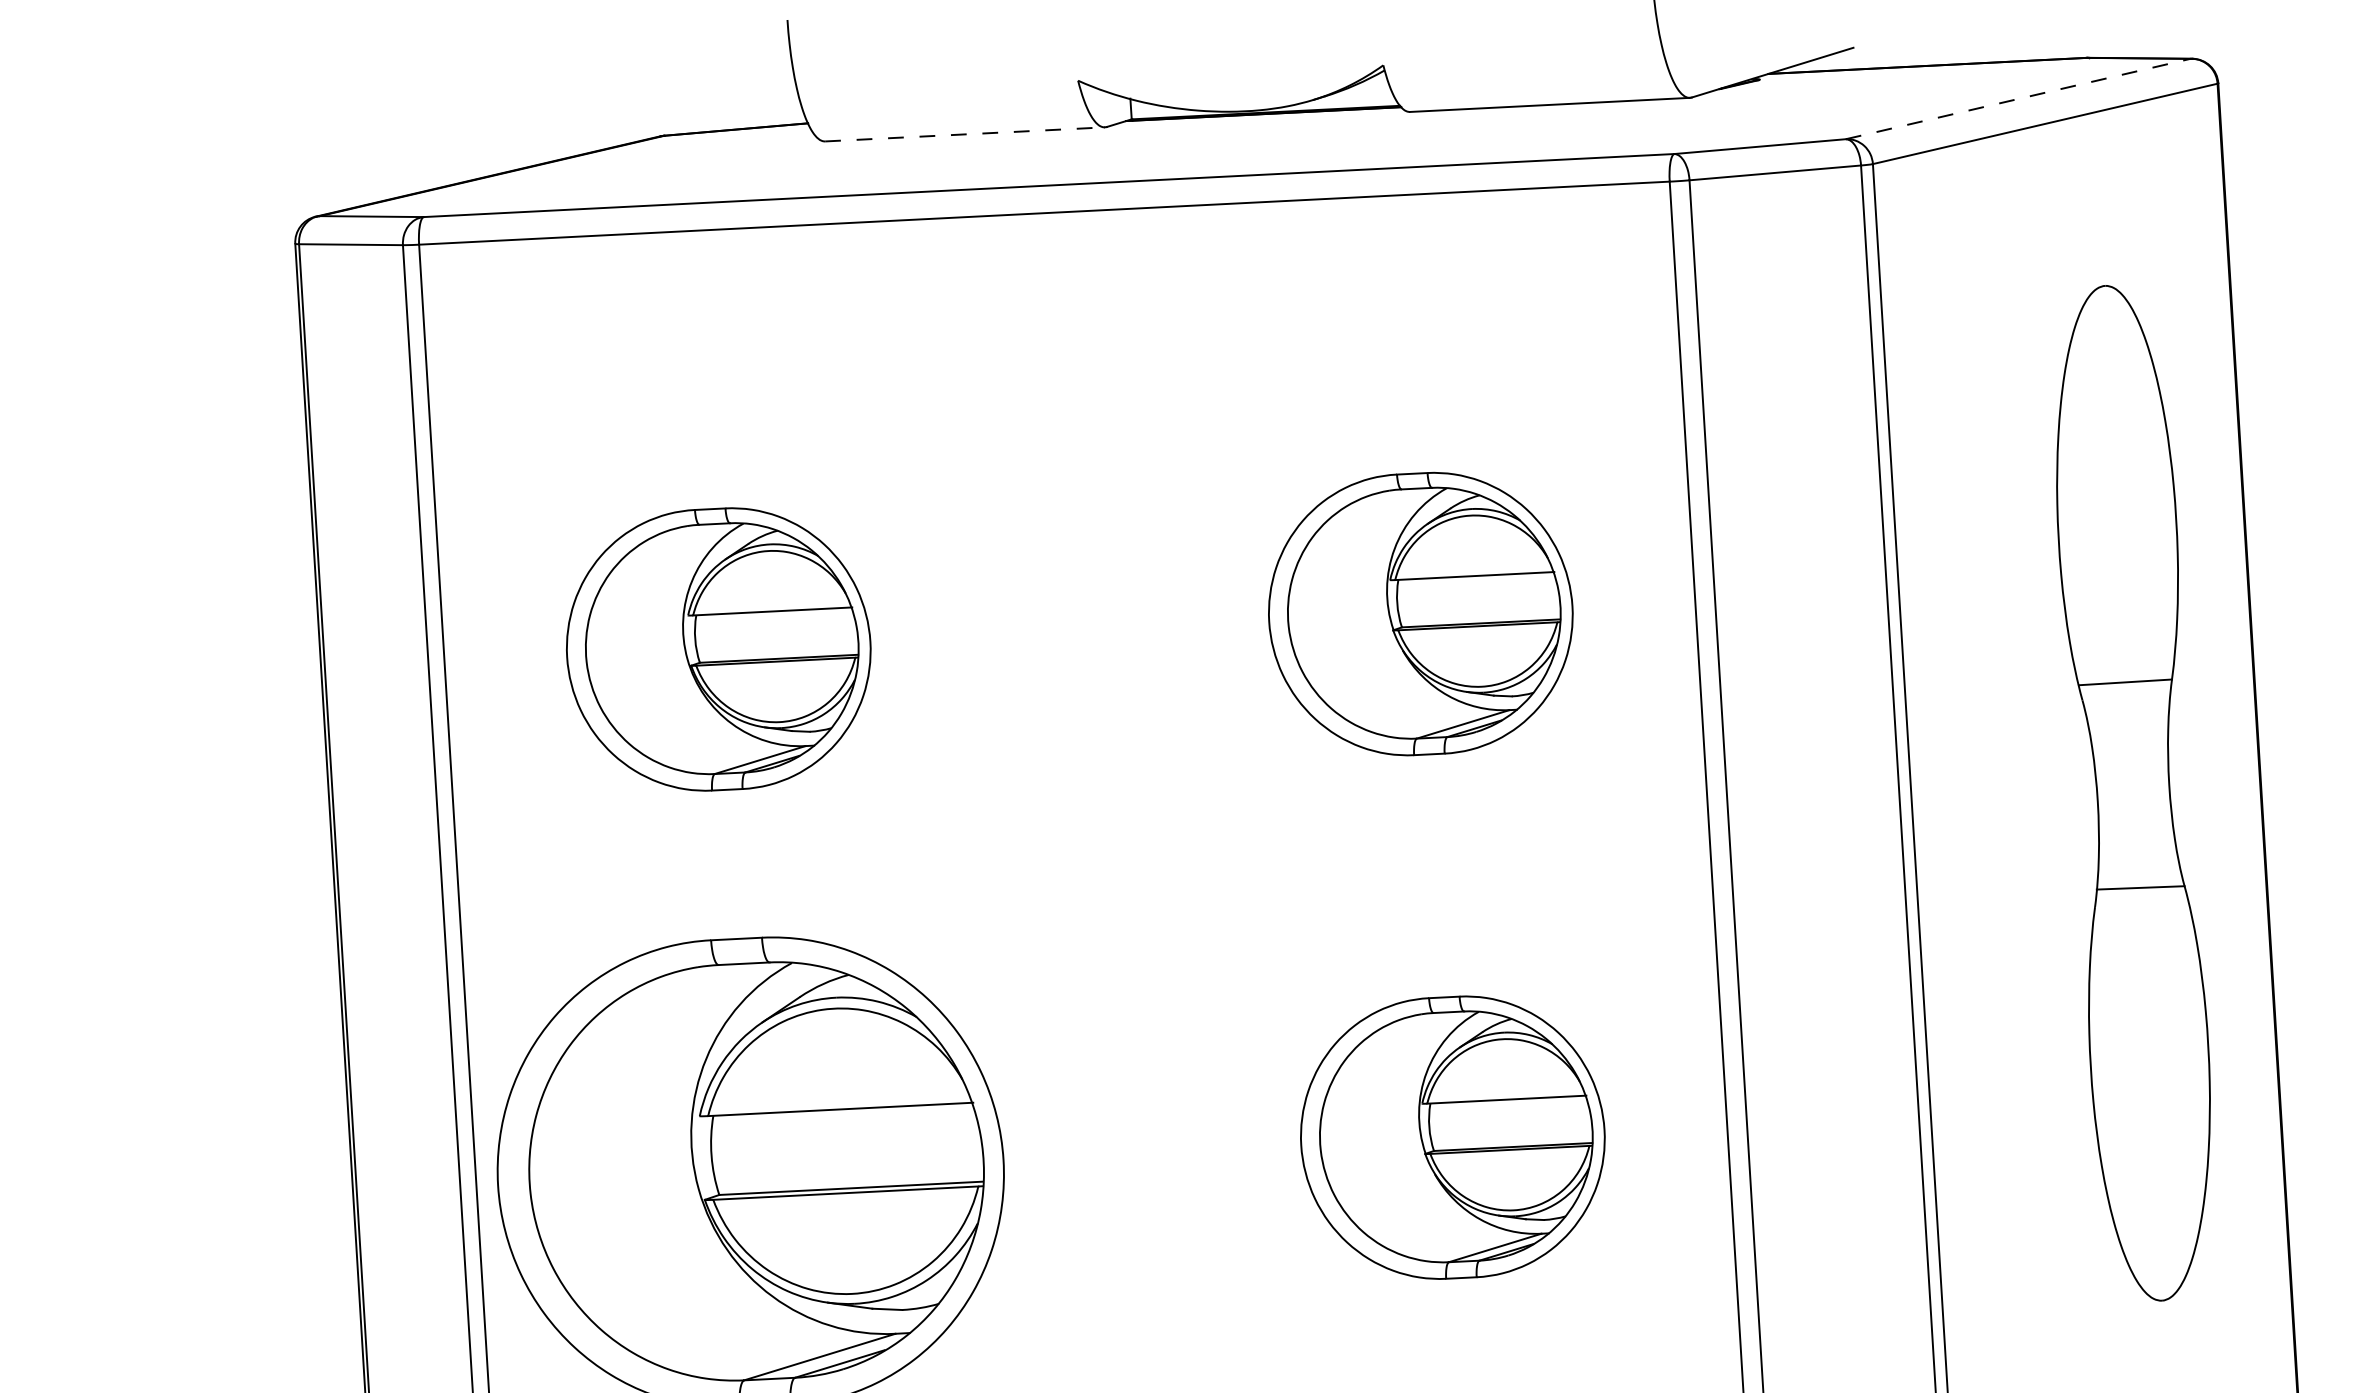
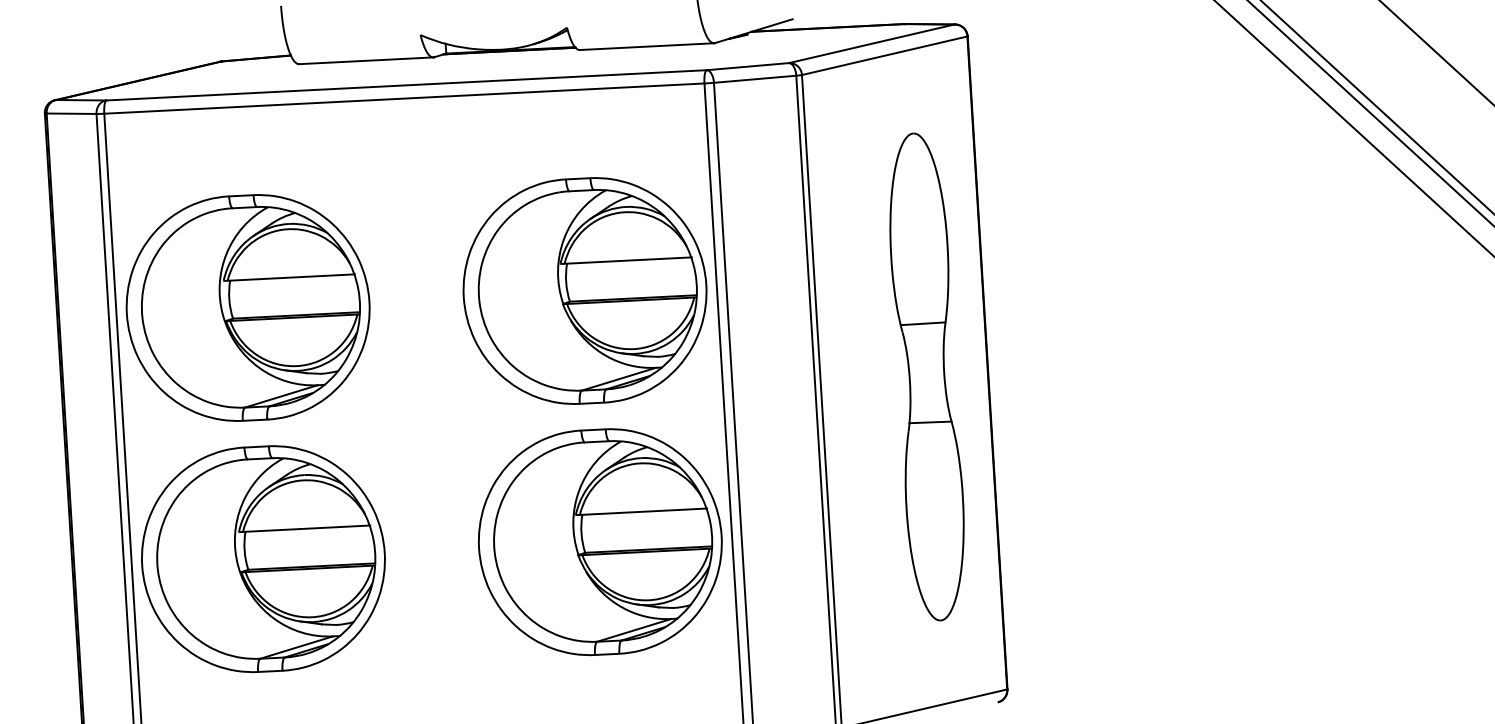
line: (2017, 98) -> (871, 43), dashed -> solid
line: (965, 133) -> (366, 60), dashed -> solid
part: (1419, 613) -> (584, 290), size x1.67
part: (717, 648) -> (247, 307), size x1.67
part: (1453, 1138) -> (600, 542), size x1.67

